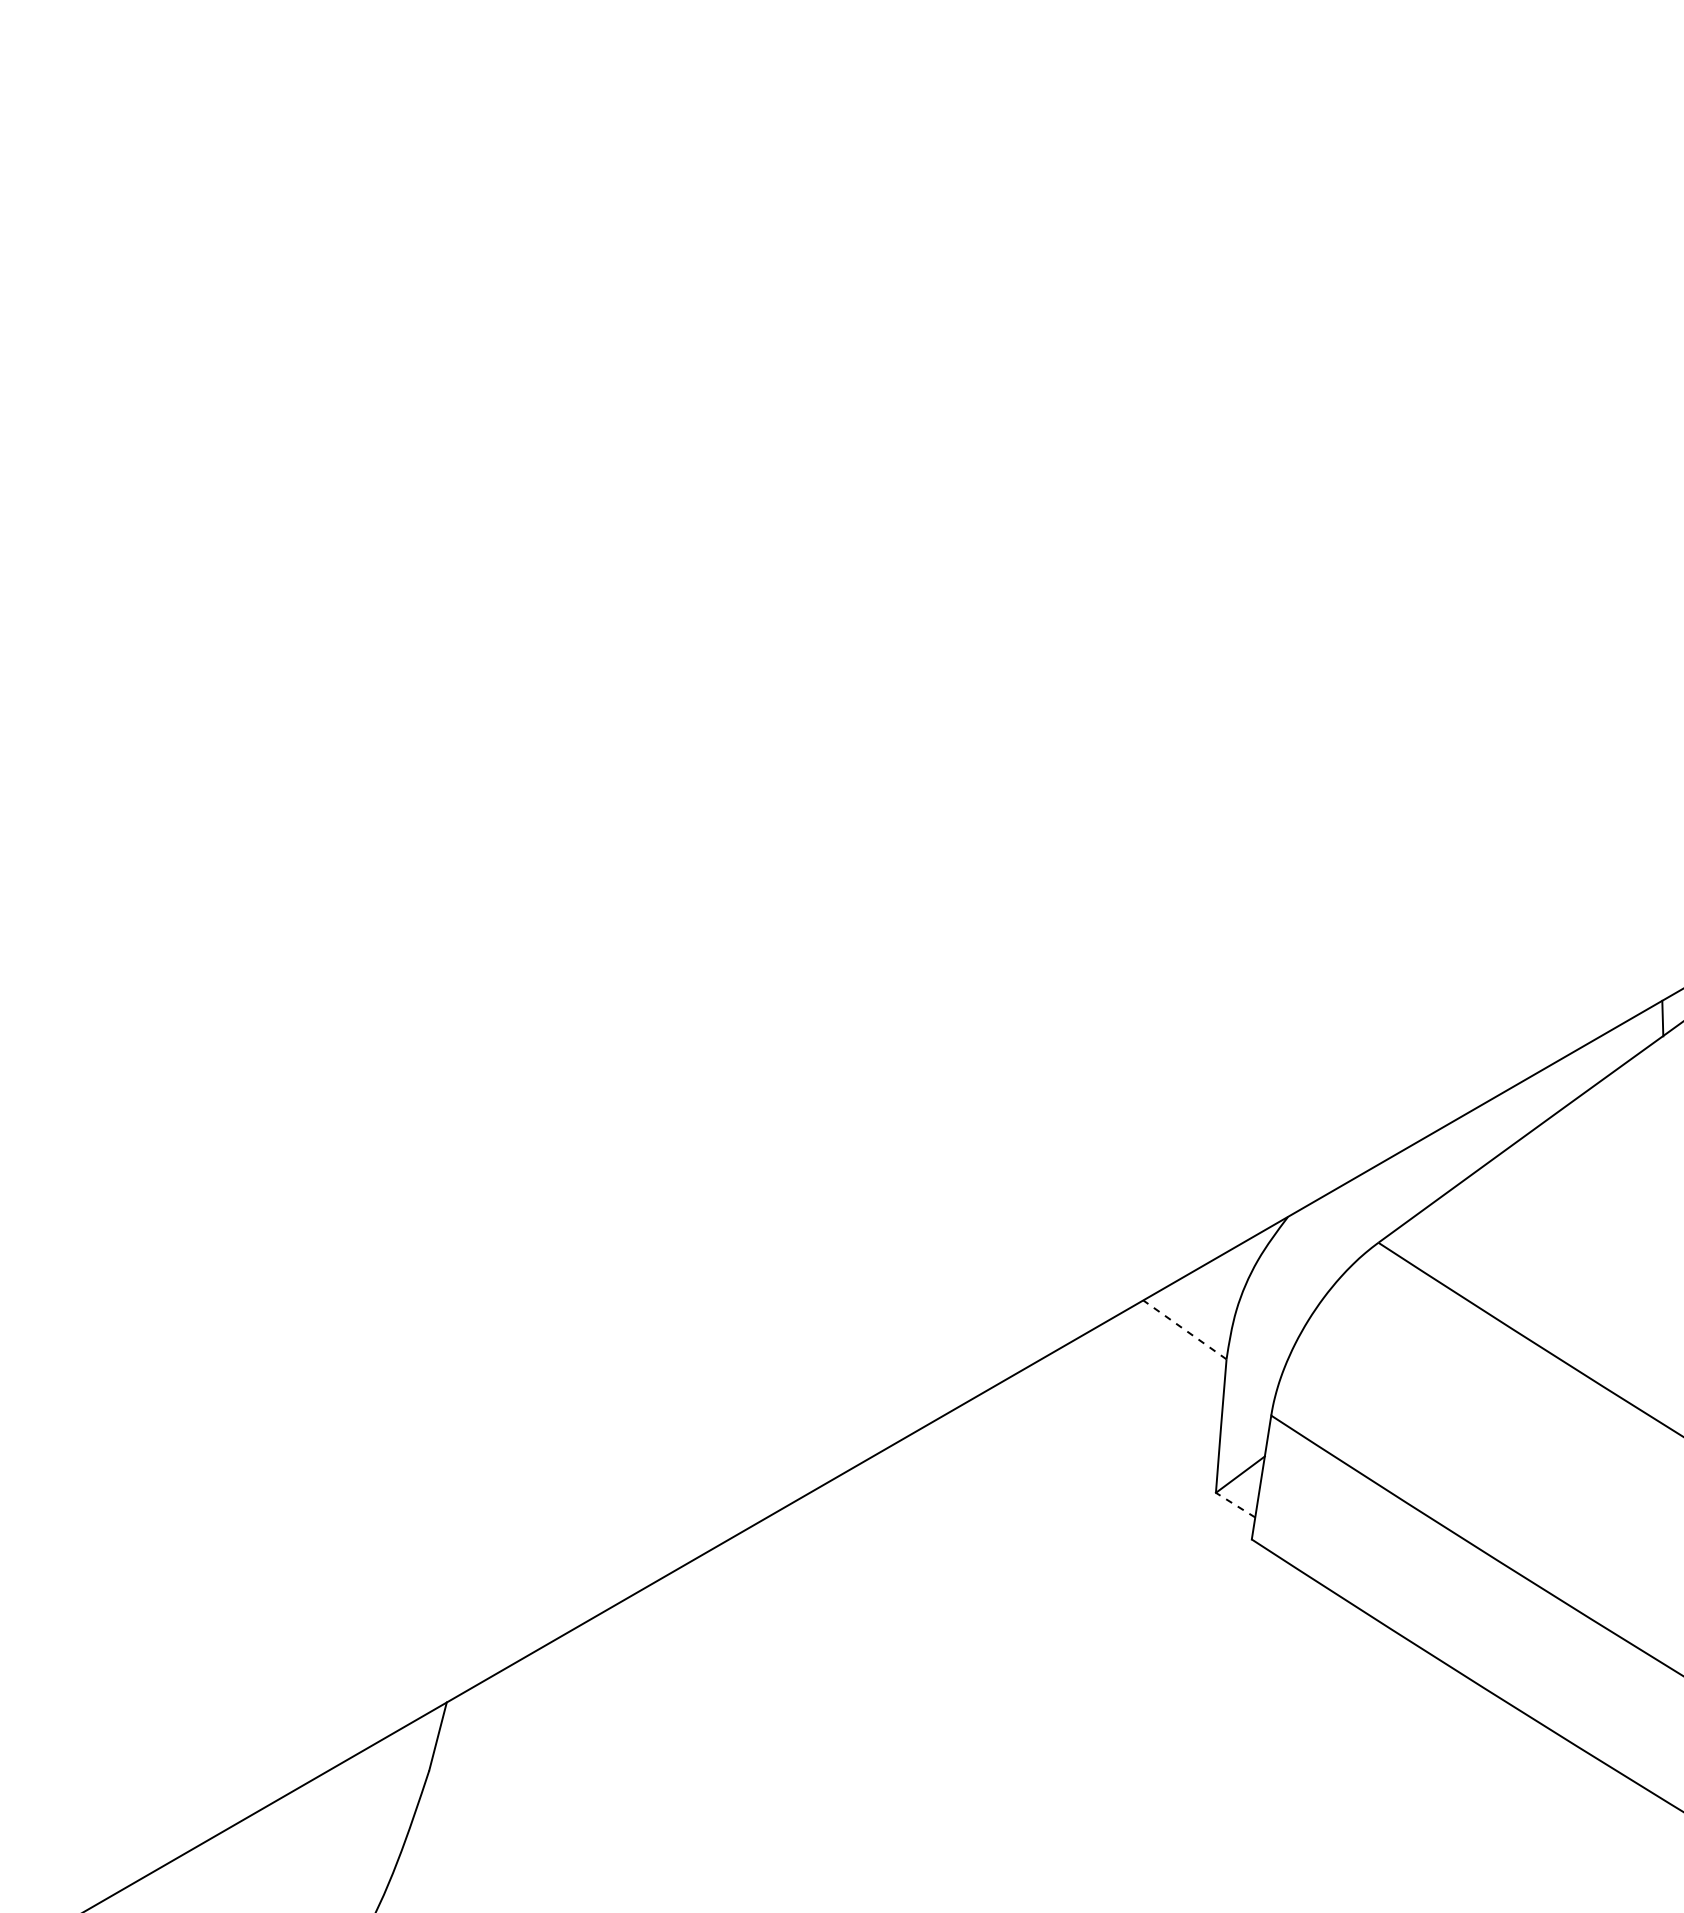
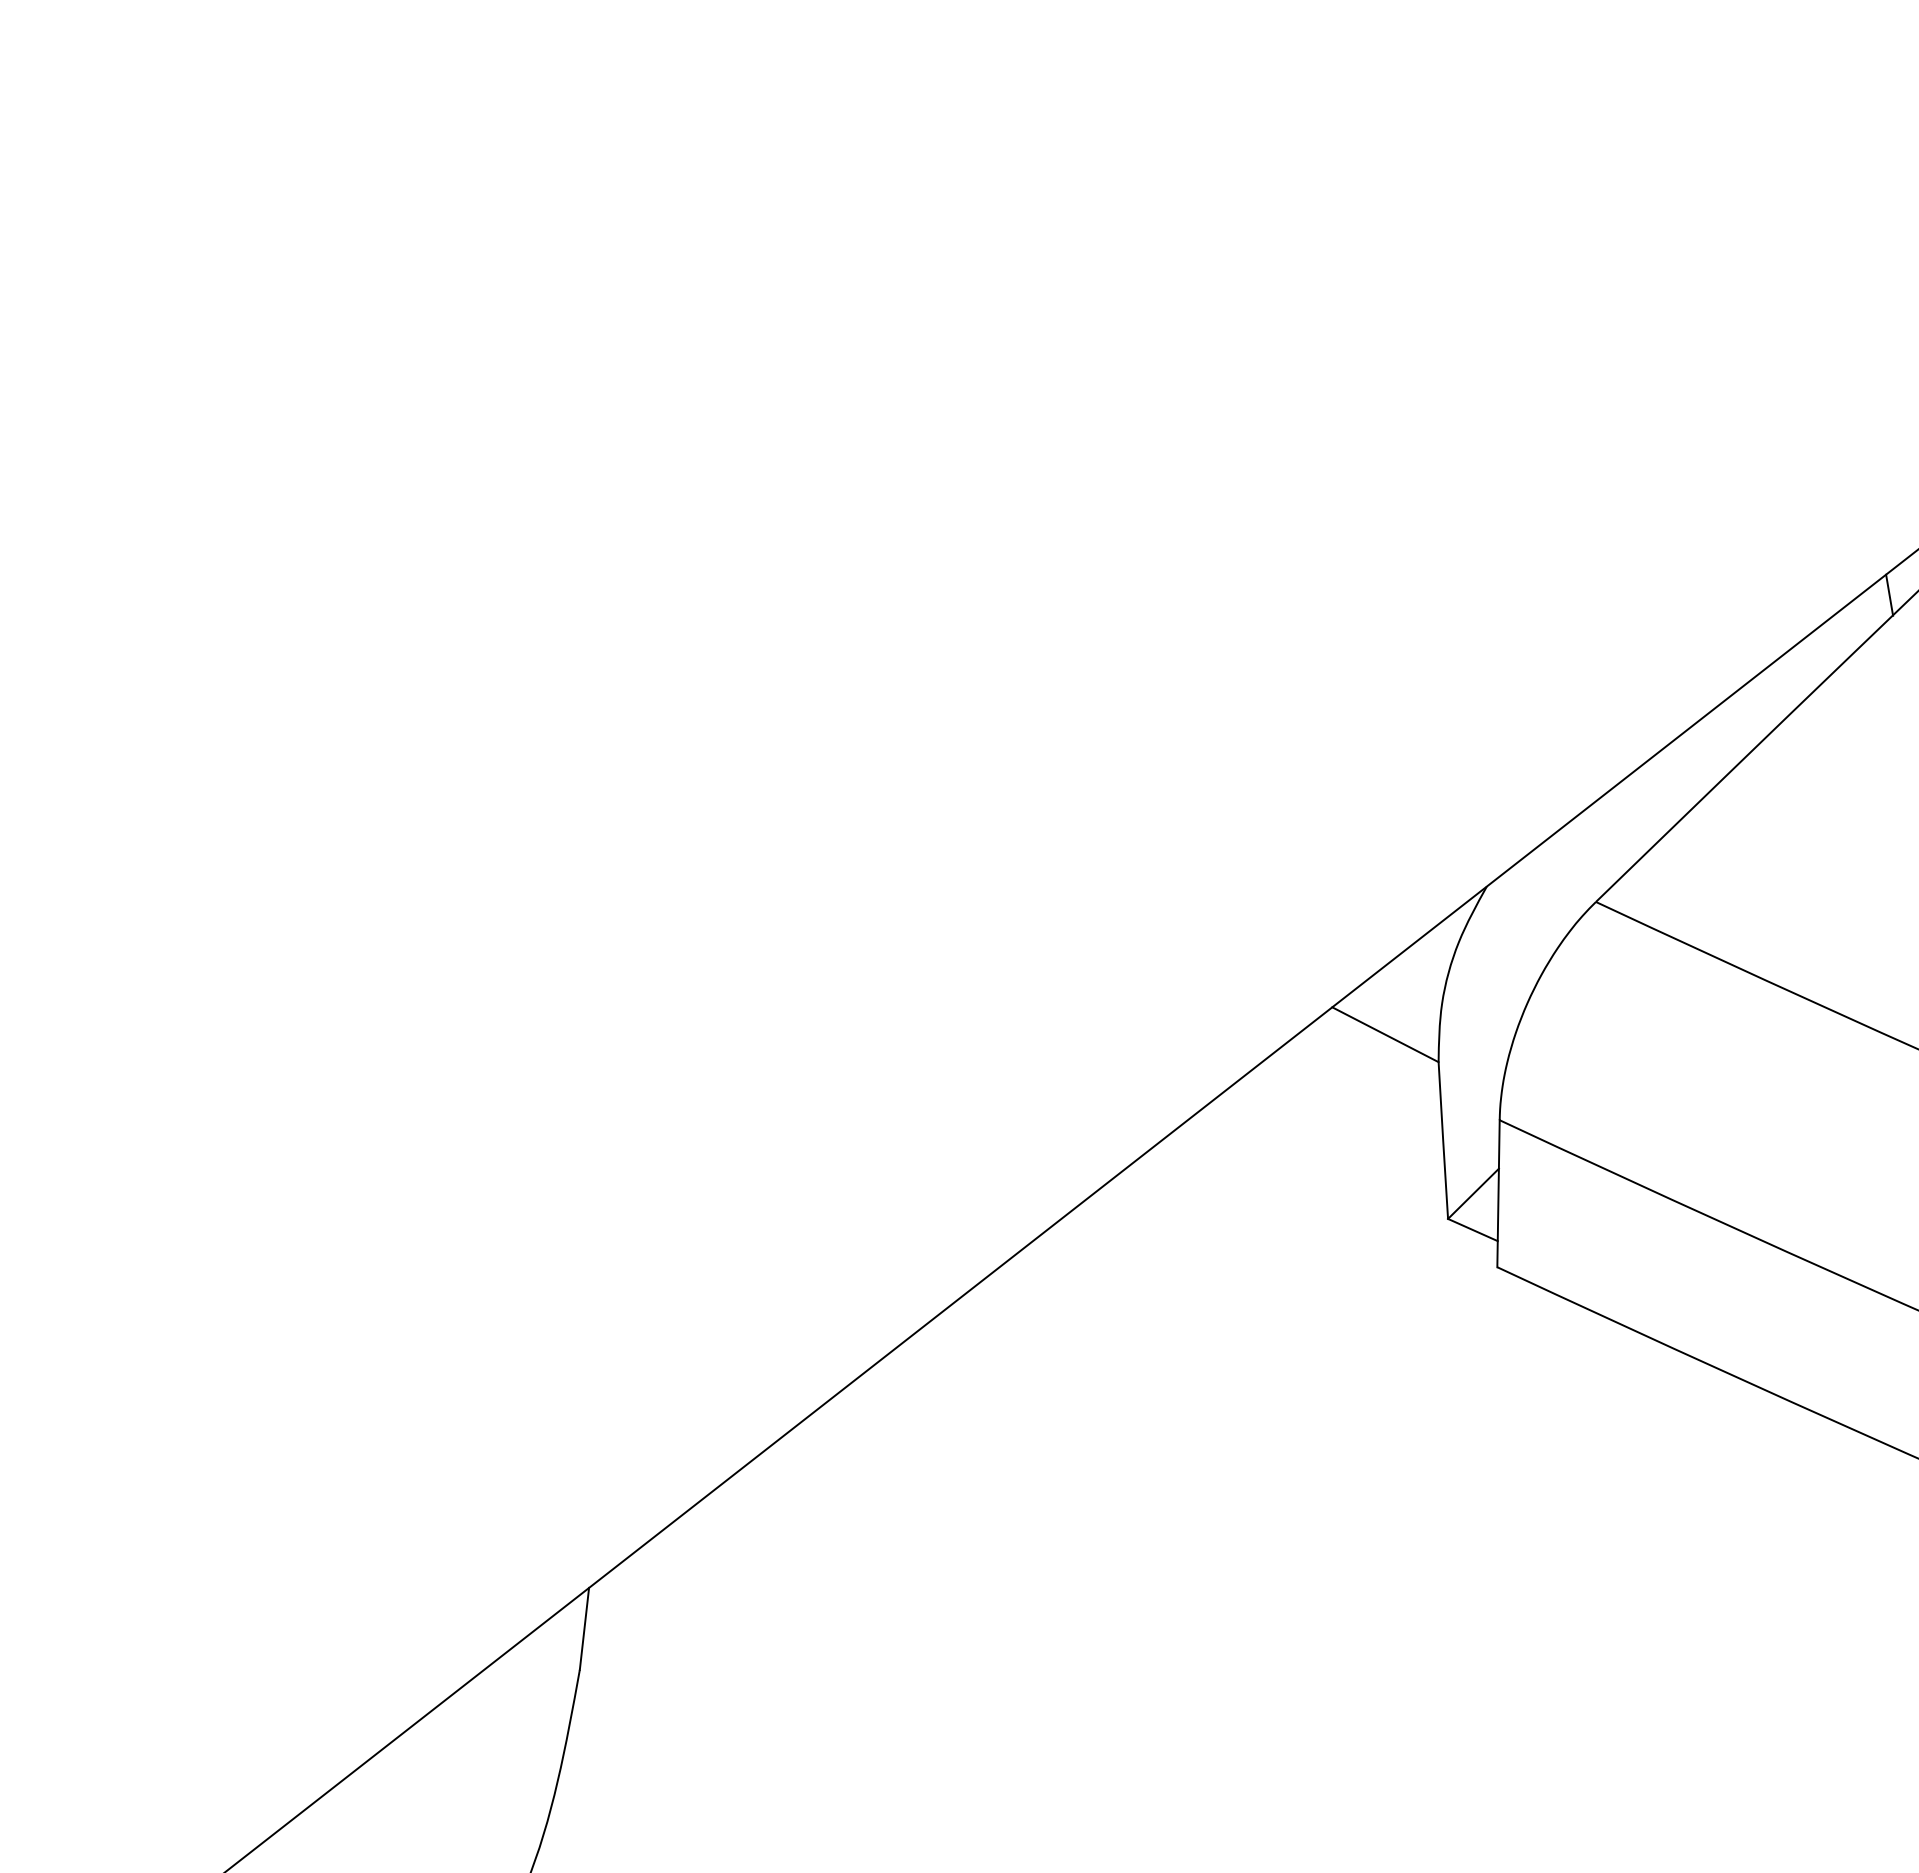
line: (1184, 1329) -> (1384, 1034), dashed -> solid
line: (1235, 1504) -> (1472, 1229), dashed -> solid

